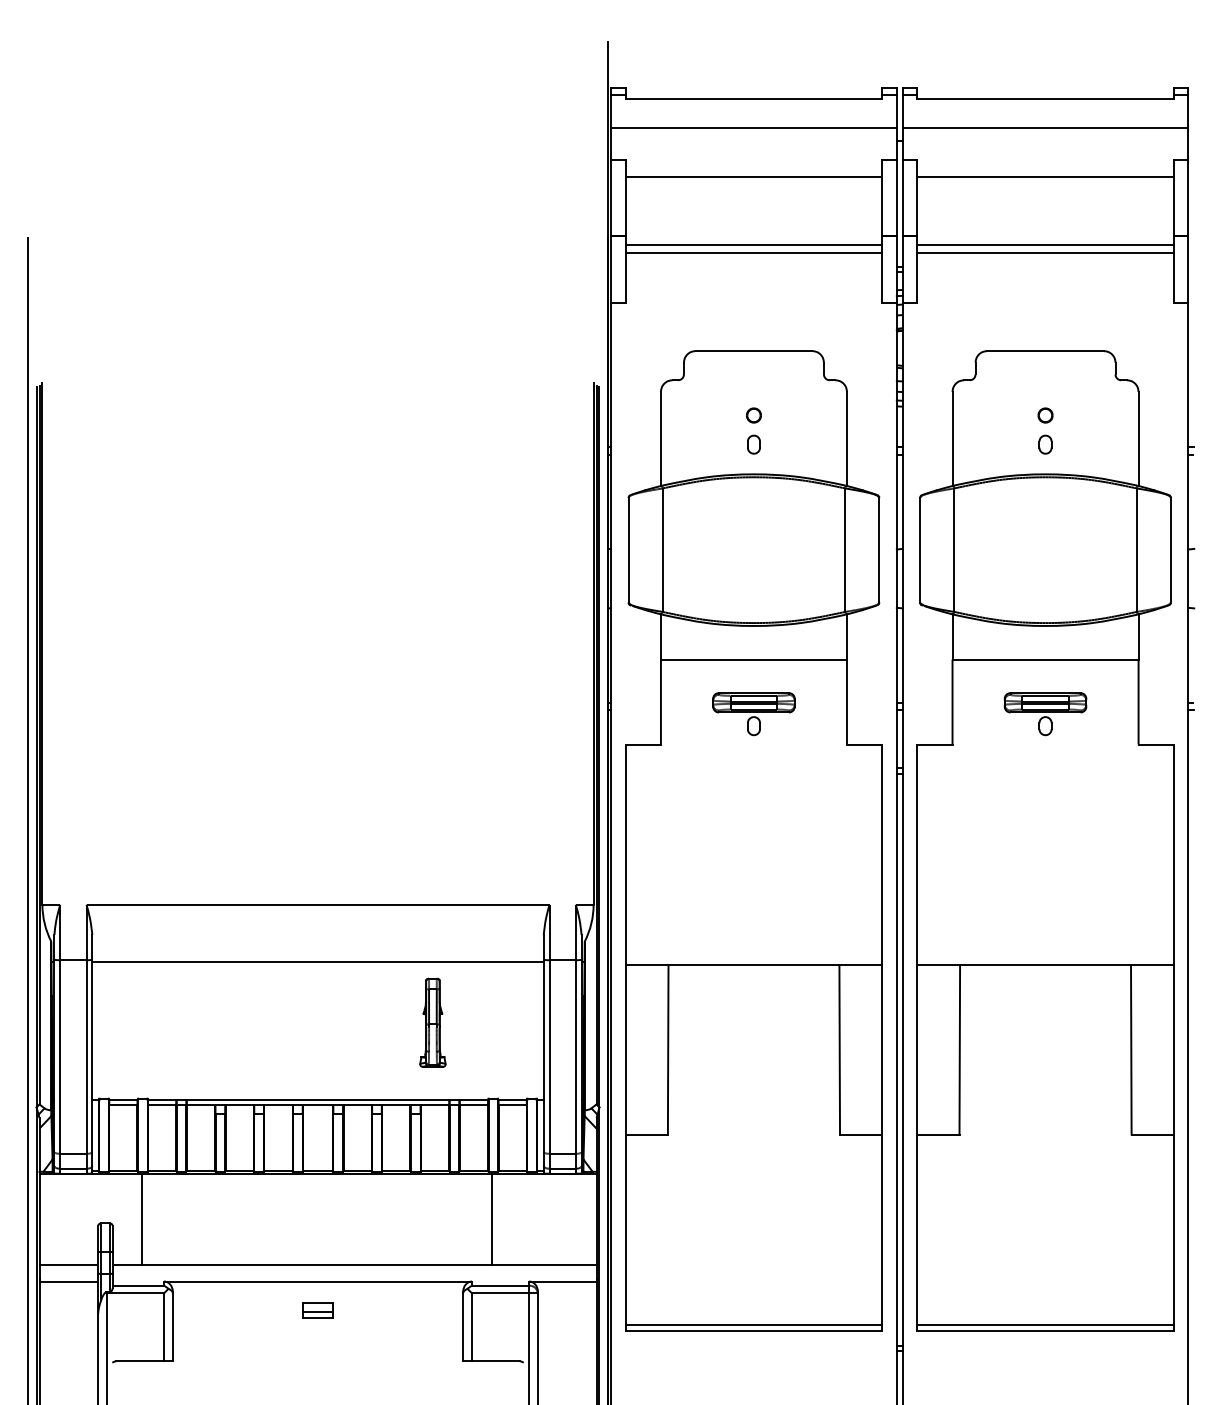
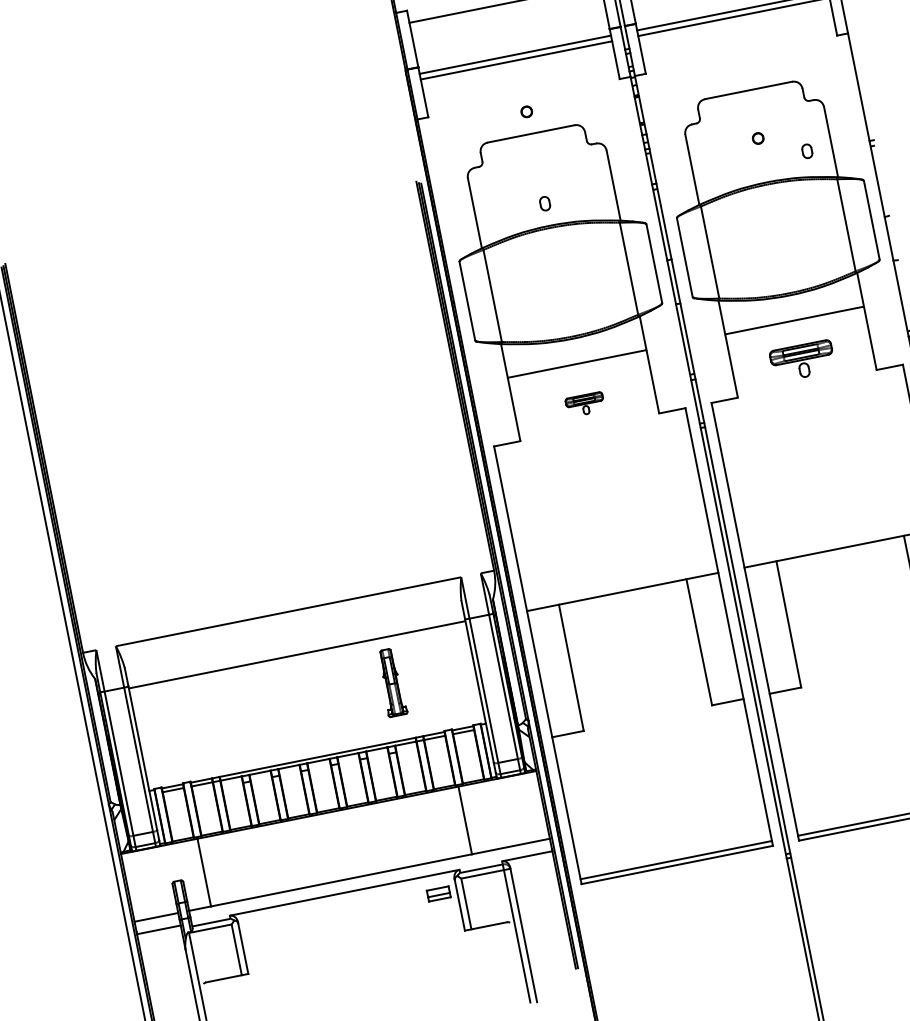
part: (753, 415) -> (526, 111), moved
part: (1045, 444) -> (807, 151), moved
part: (753, 714) -> (584, 405), size x0.6
part: (317, 1310) -> (438, 894), moved

